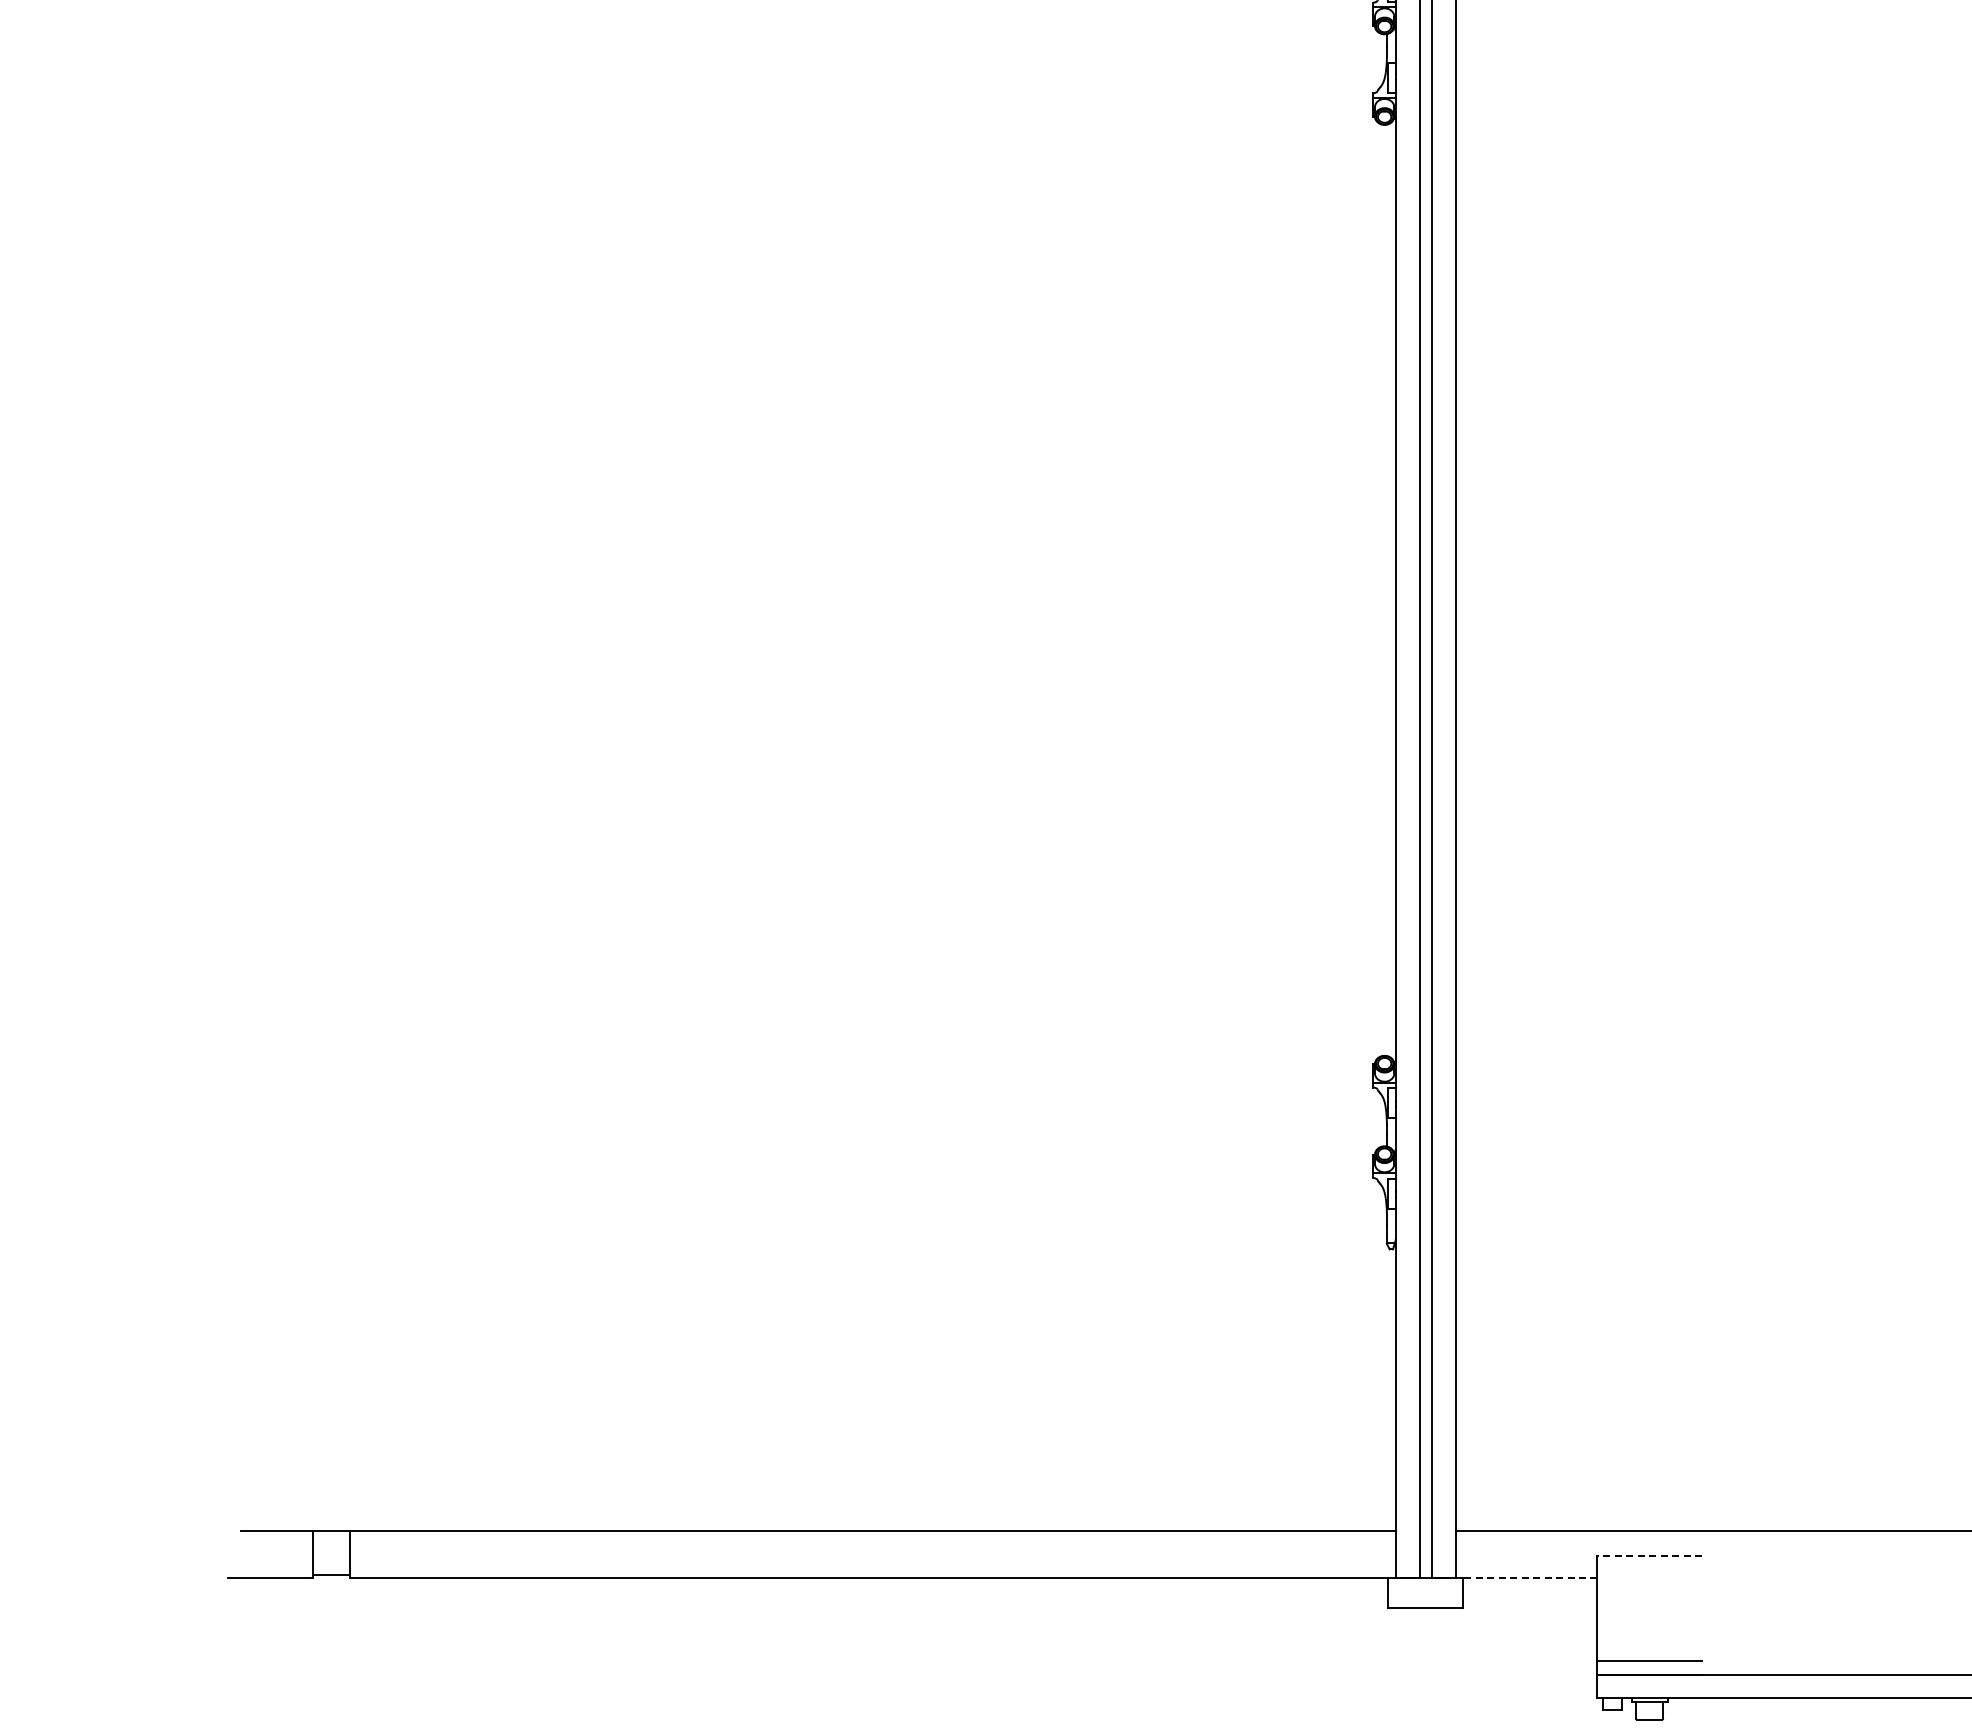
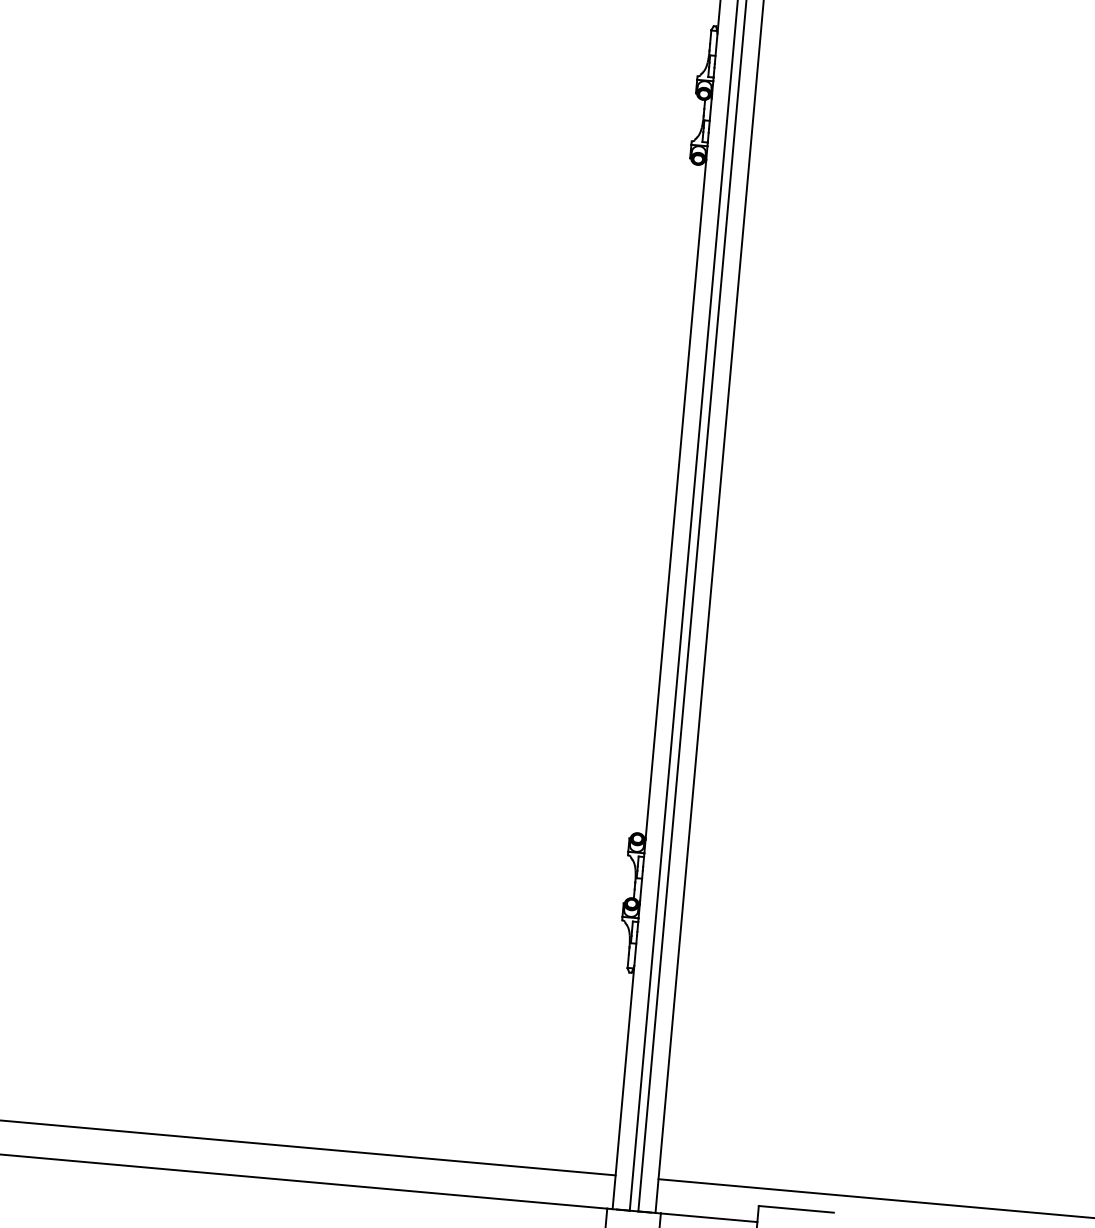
line: (1649, 1556) -> (796, 1209), dashed -> solid
line: (1529, 1578) -> (708, 1217), dashed -> solid

